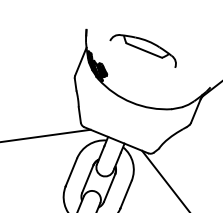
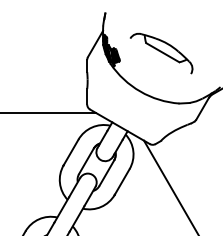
part: (143, 51) -> (161, 53), moved

